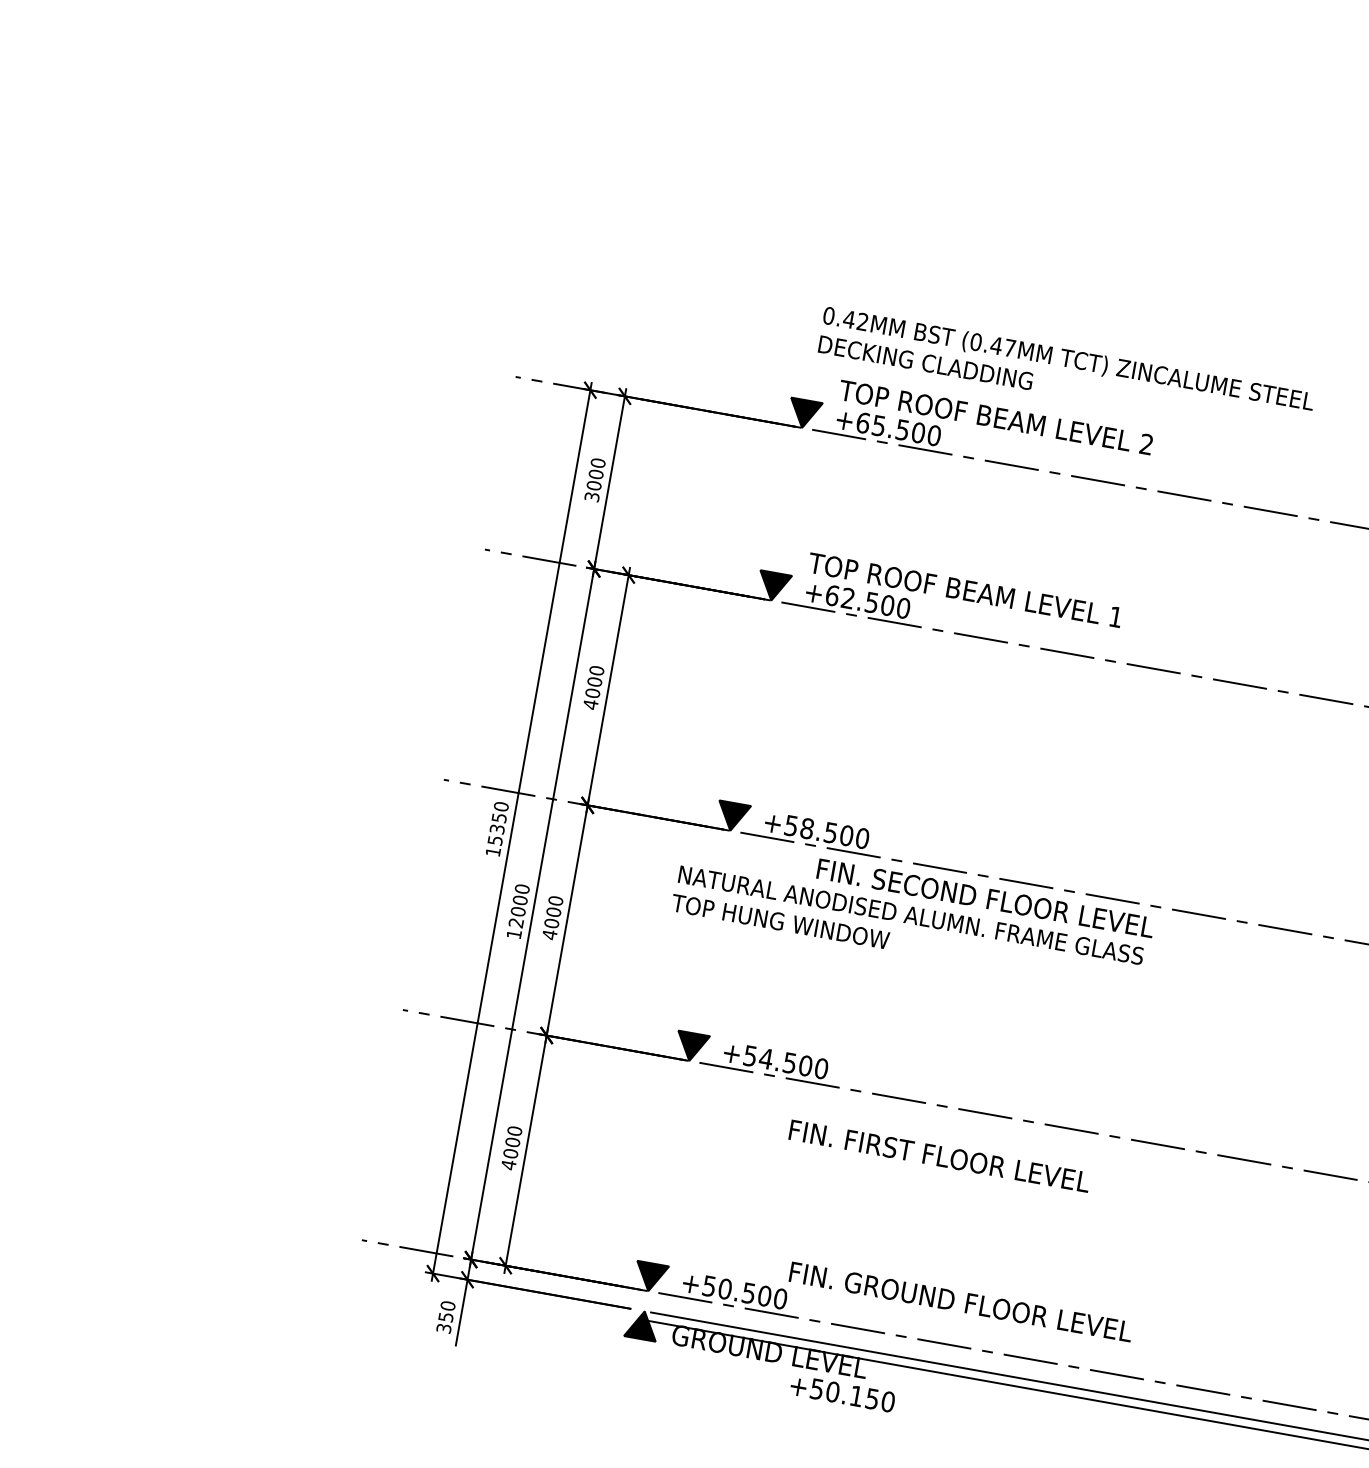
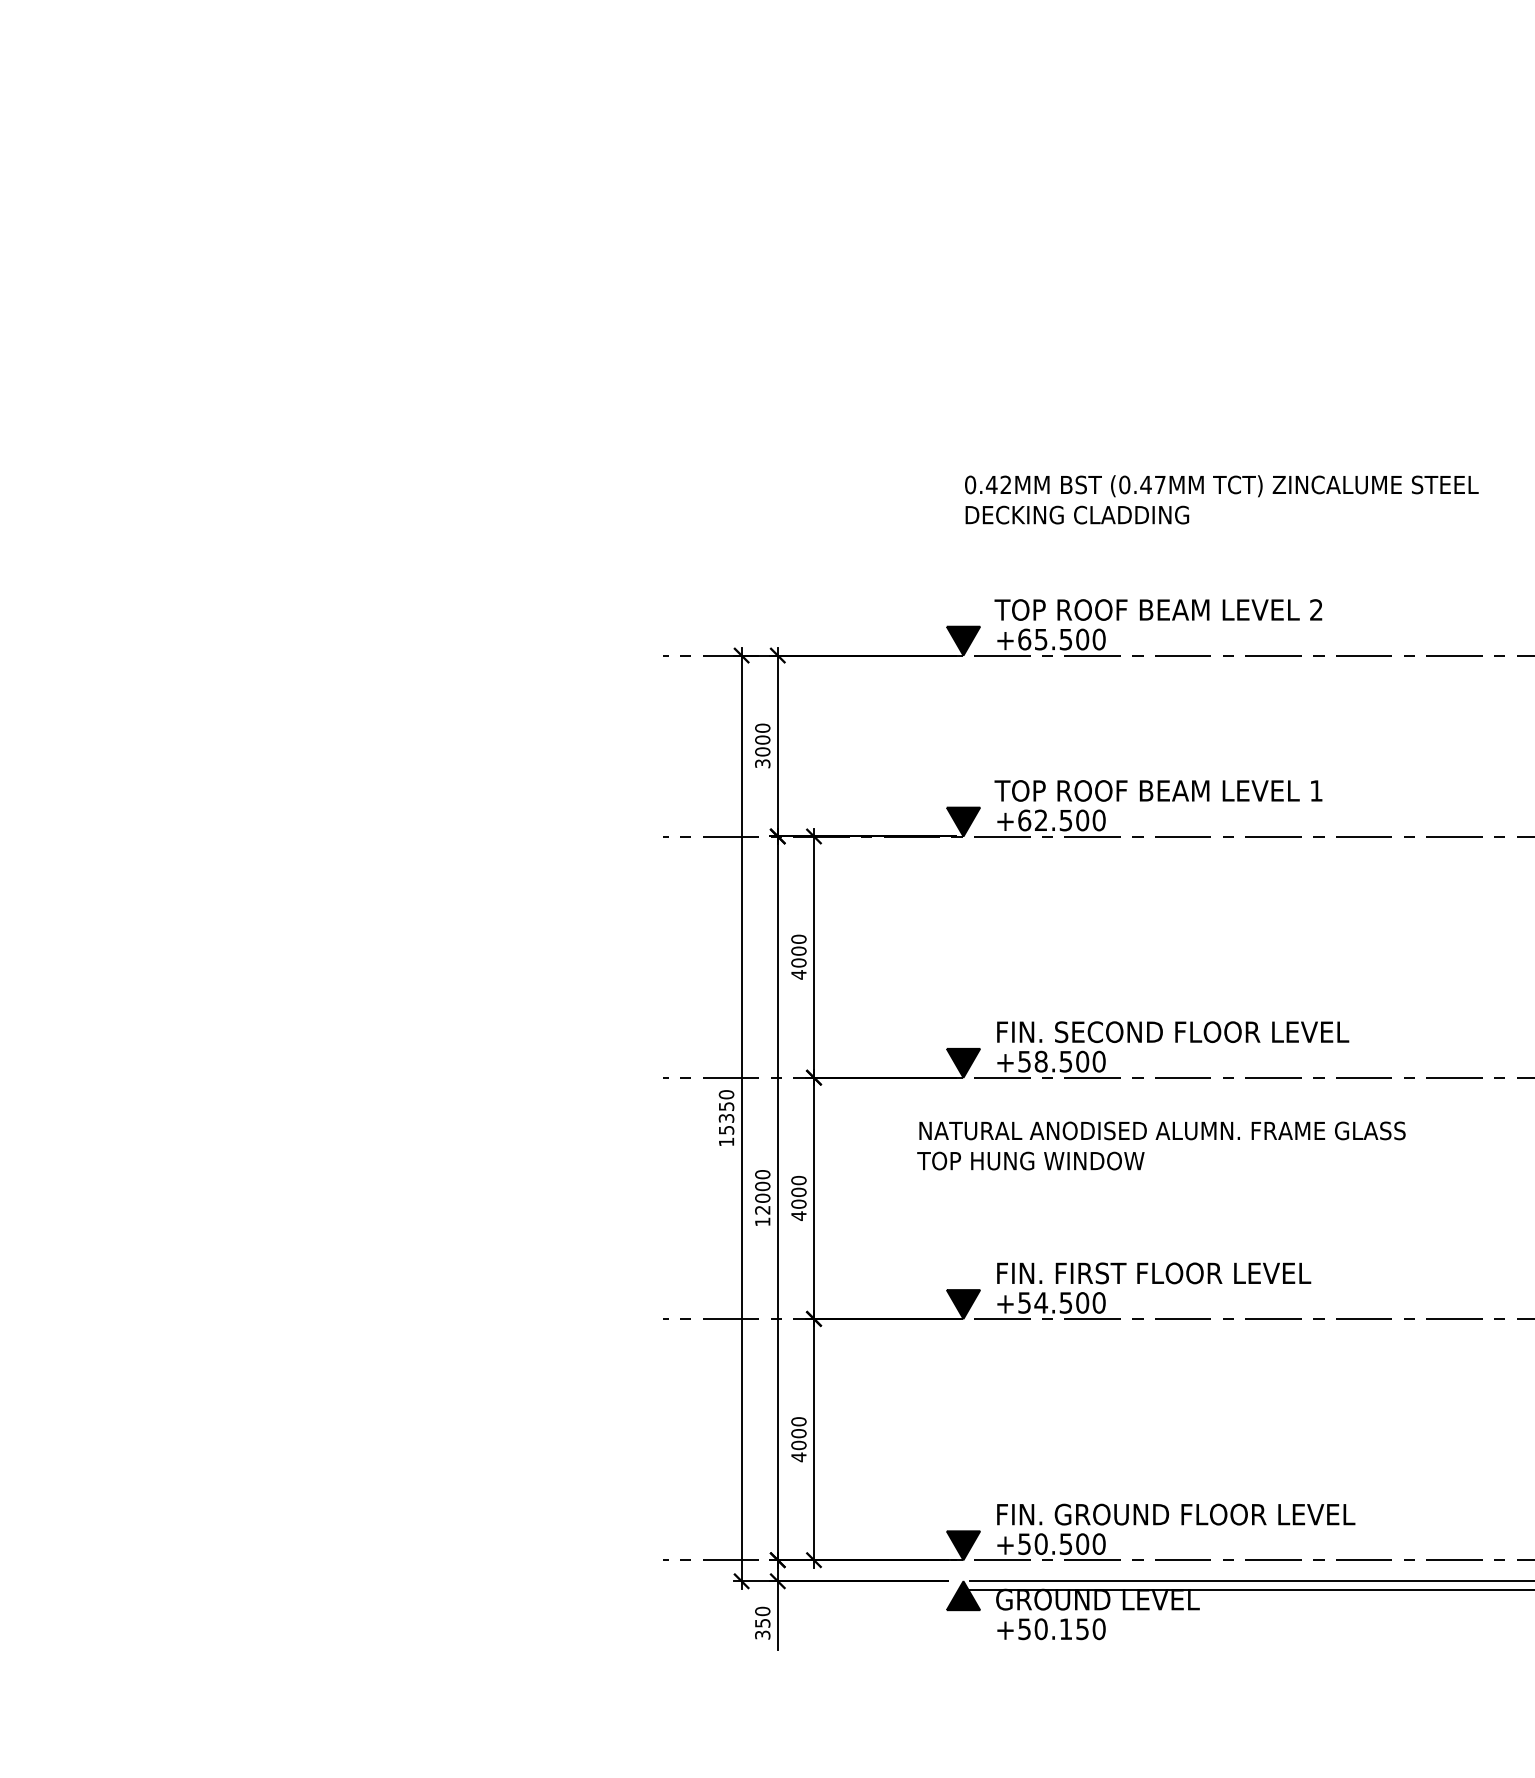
text: (1066, 372) -> (1221, 499), moved
text: (986, 897) -> (1173, 1031), moved
text: (940, 1156) -> (1154, 1273), moved
text: (961, 1301) -> (1176, 1514), moved
text: (842, 1394) -> (1051, 1629), moved

